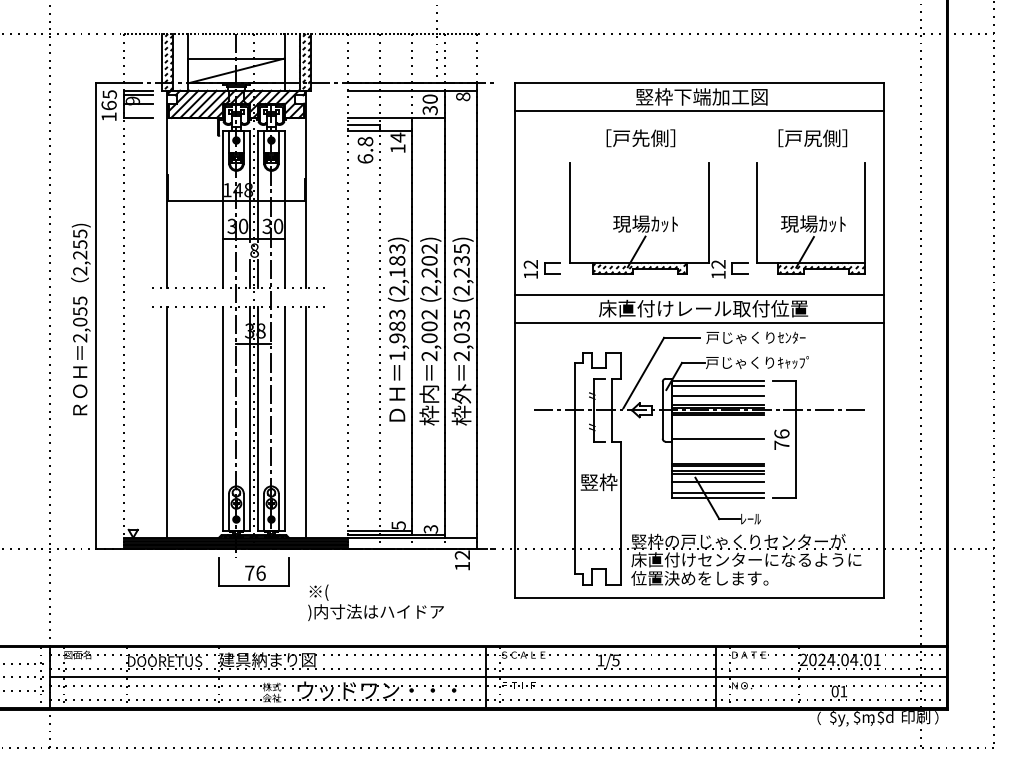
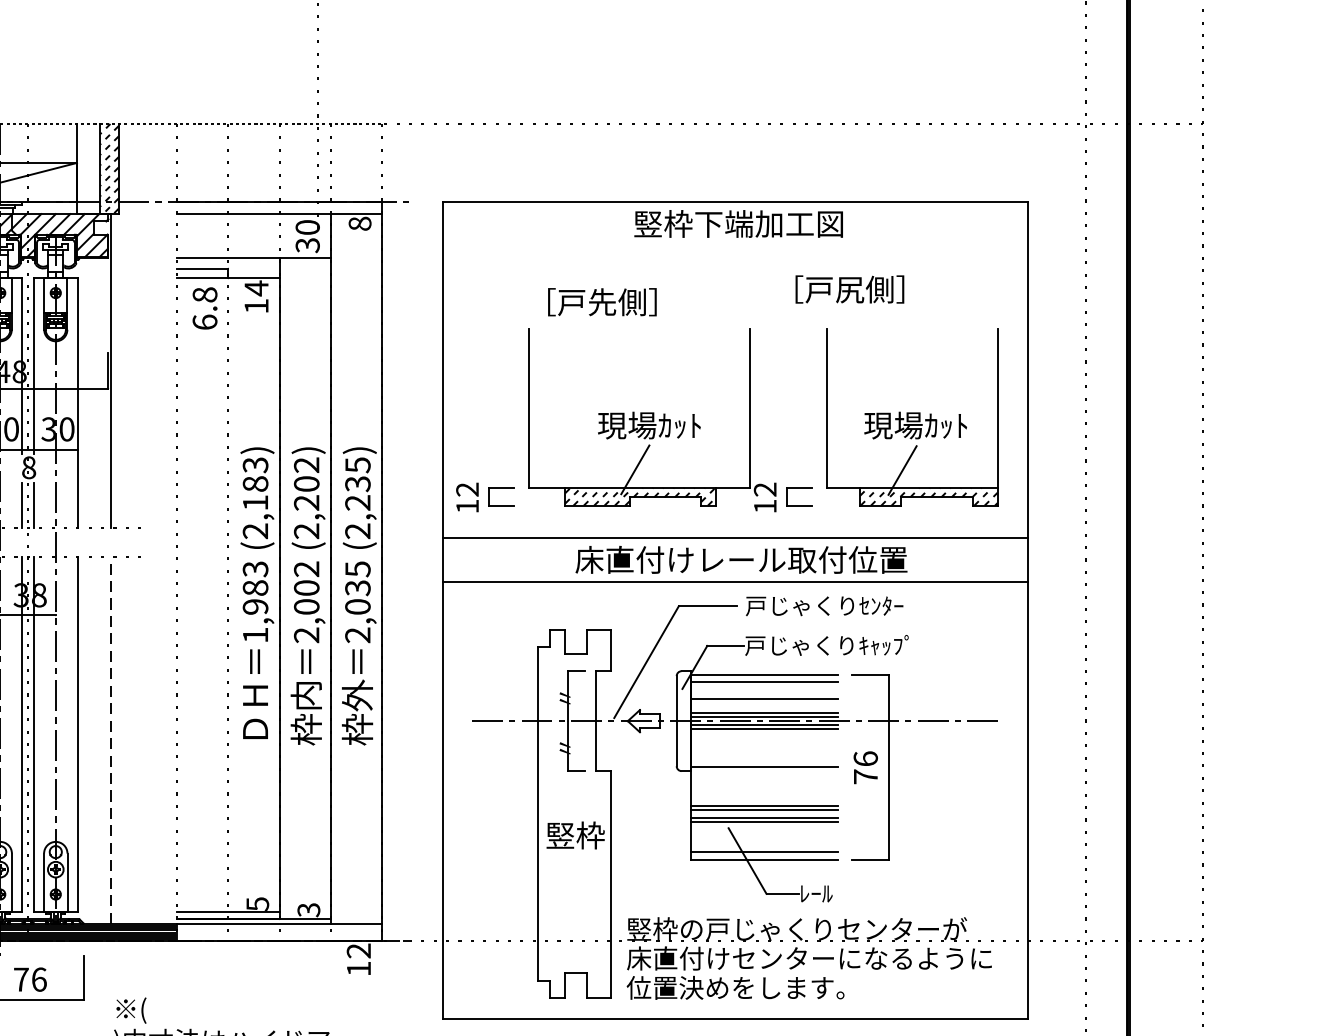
line: (699, 111) -> (735, 247), removed
text: (640, 138) -> (601, 302), moved
text: (812, 138) -> (849, 289), moved
line: (306, 422) -> (111, 740), solid -> dashed
line: (717, 482) -> (763, 835), removed

